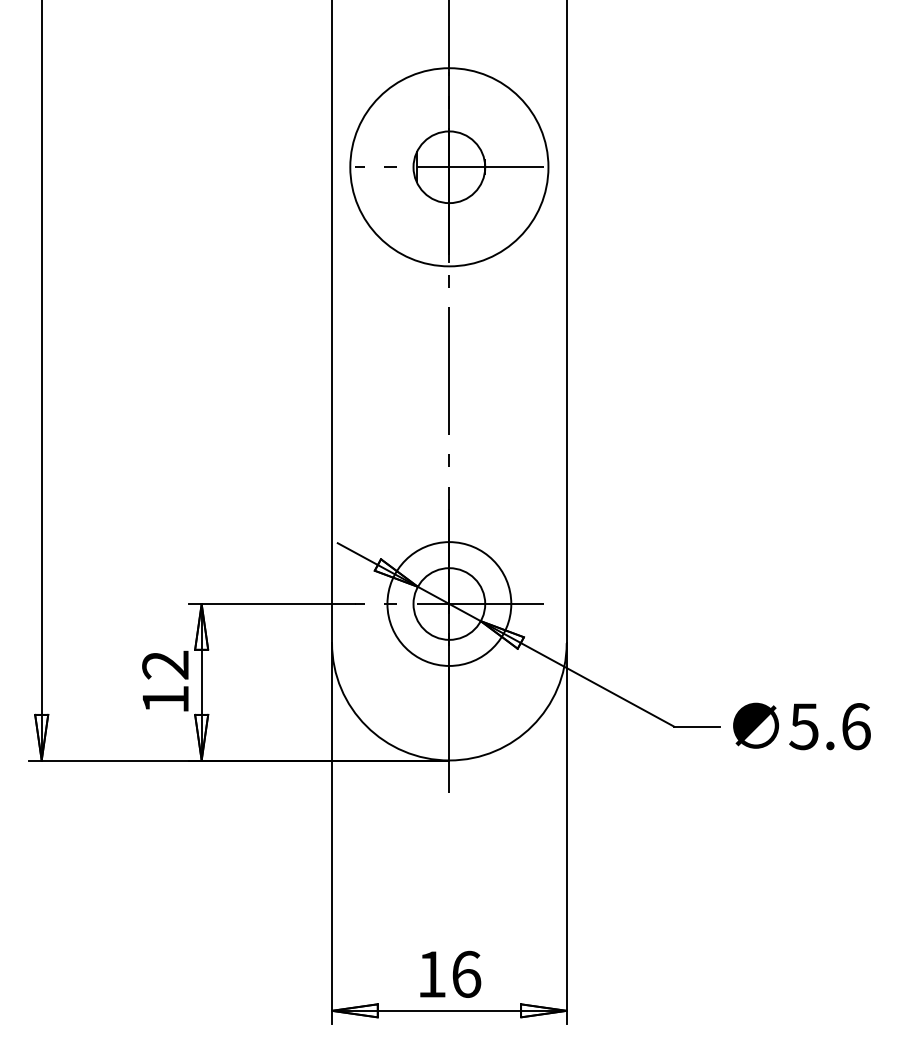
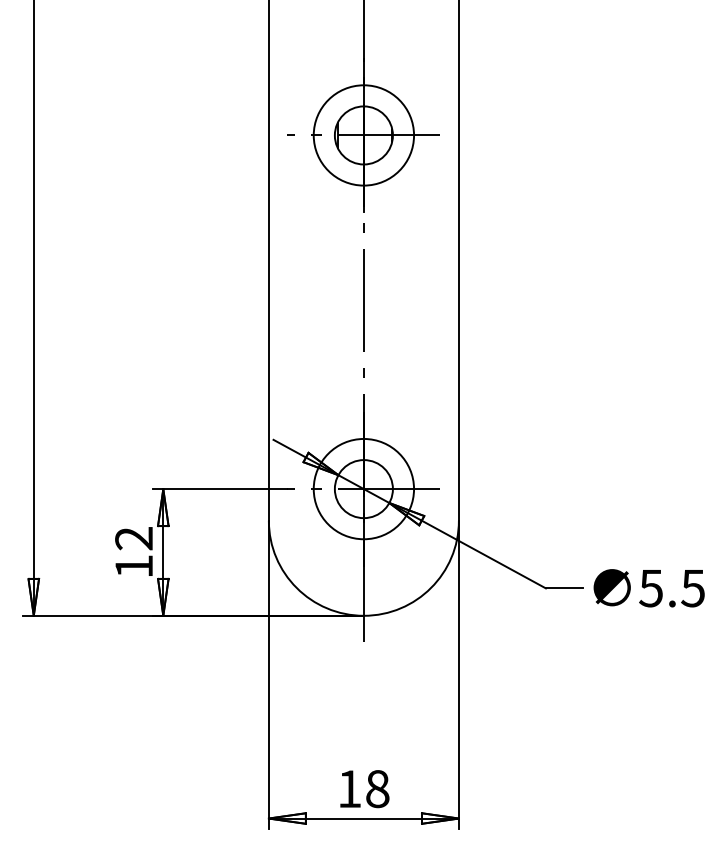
circle: (448, 167) -> (363, 135), size x0.62
text: (856, 726) -> (693, 588), 5.6 -> 5.5
text: (466, 974) -> (377, 789), 16 -> 18

